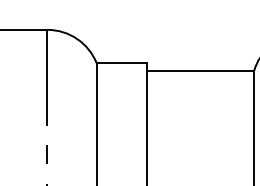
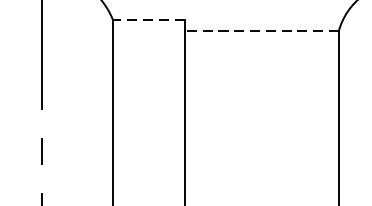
line: (121, 63) -> (148, 20), solid -> dashed
line: (200, 70) -> (261, 30), solid -> dashed

